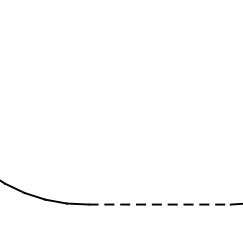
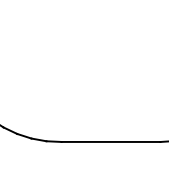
line: (160, 203) -> (111, 141), dashed -> solid

